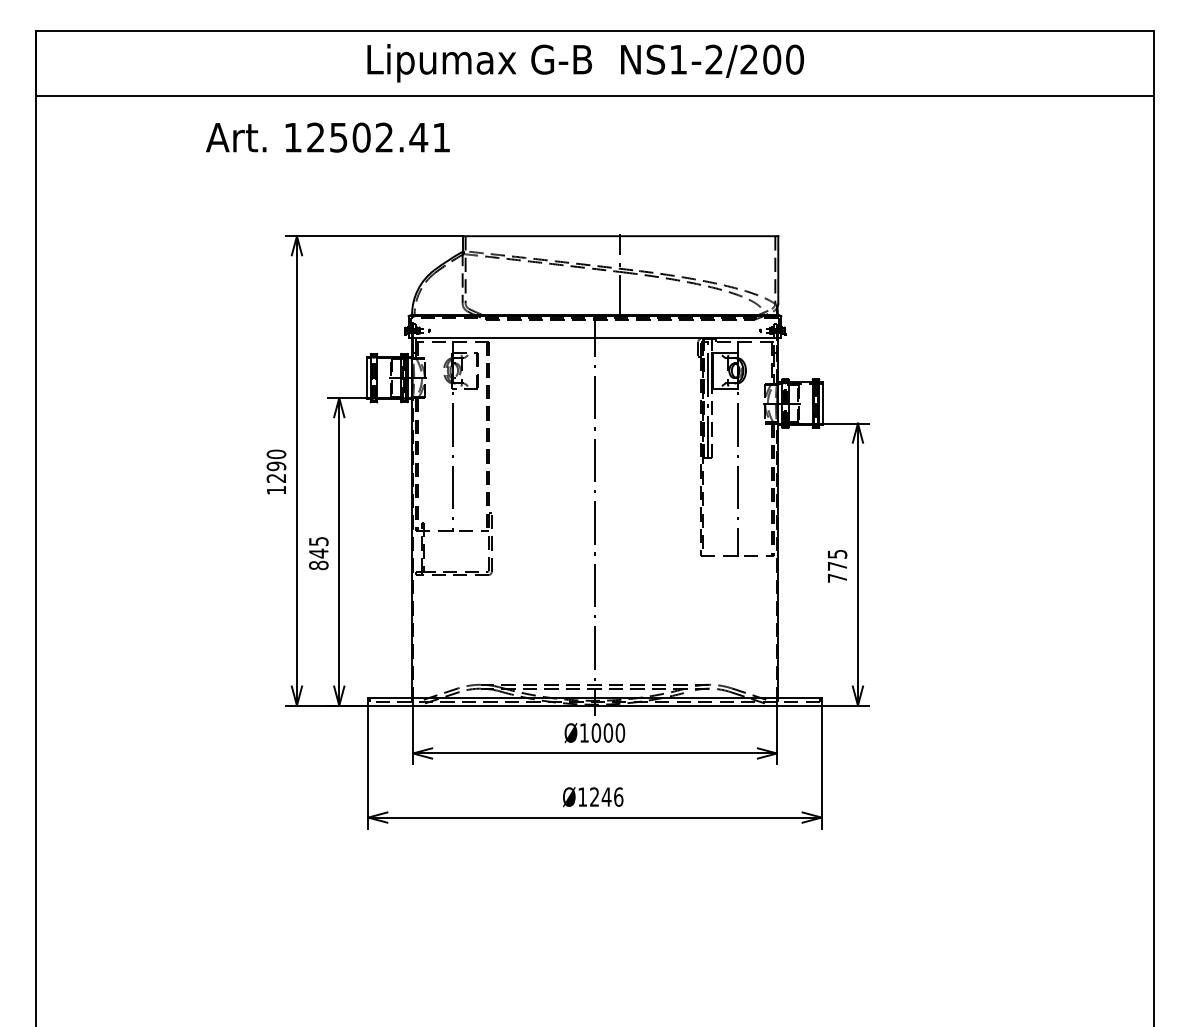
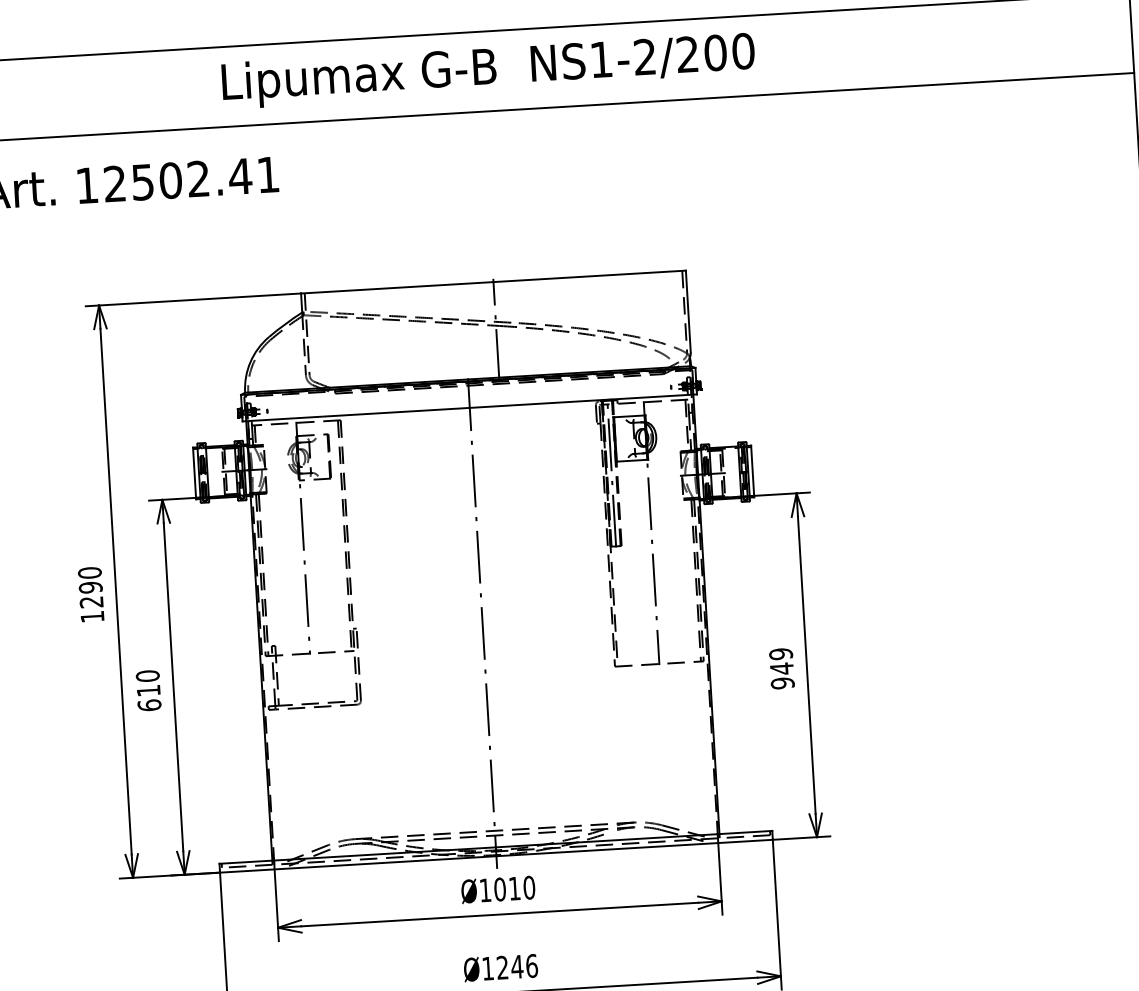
text: (585, 63) -> (488, 71), moved
text: (318, 553) -> (148, 690), 845 -> 610
text: (837, 565) -> (781, 667), 775 -> 949
text: (608, 732) -> (514, 888), Ø1000 -> Ø1010

